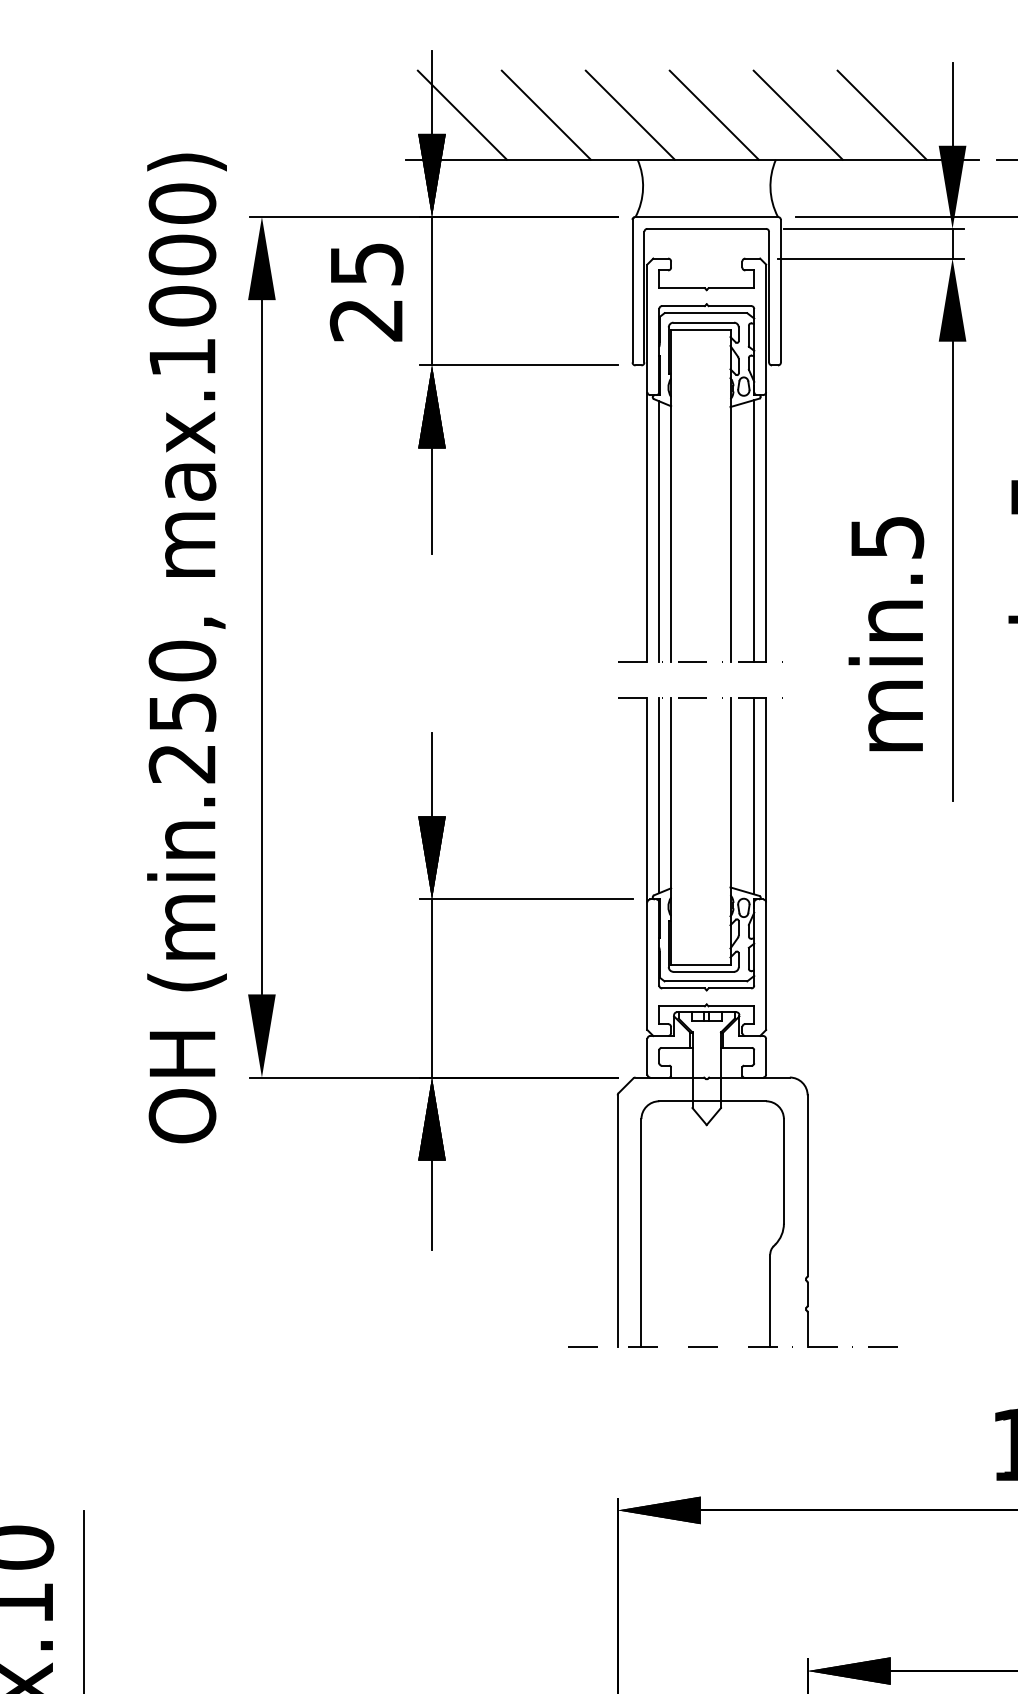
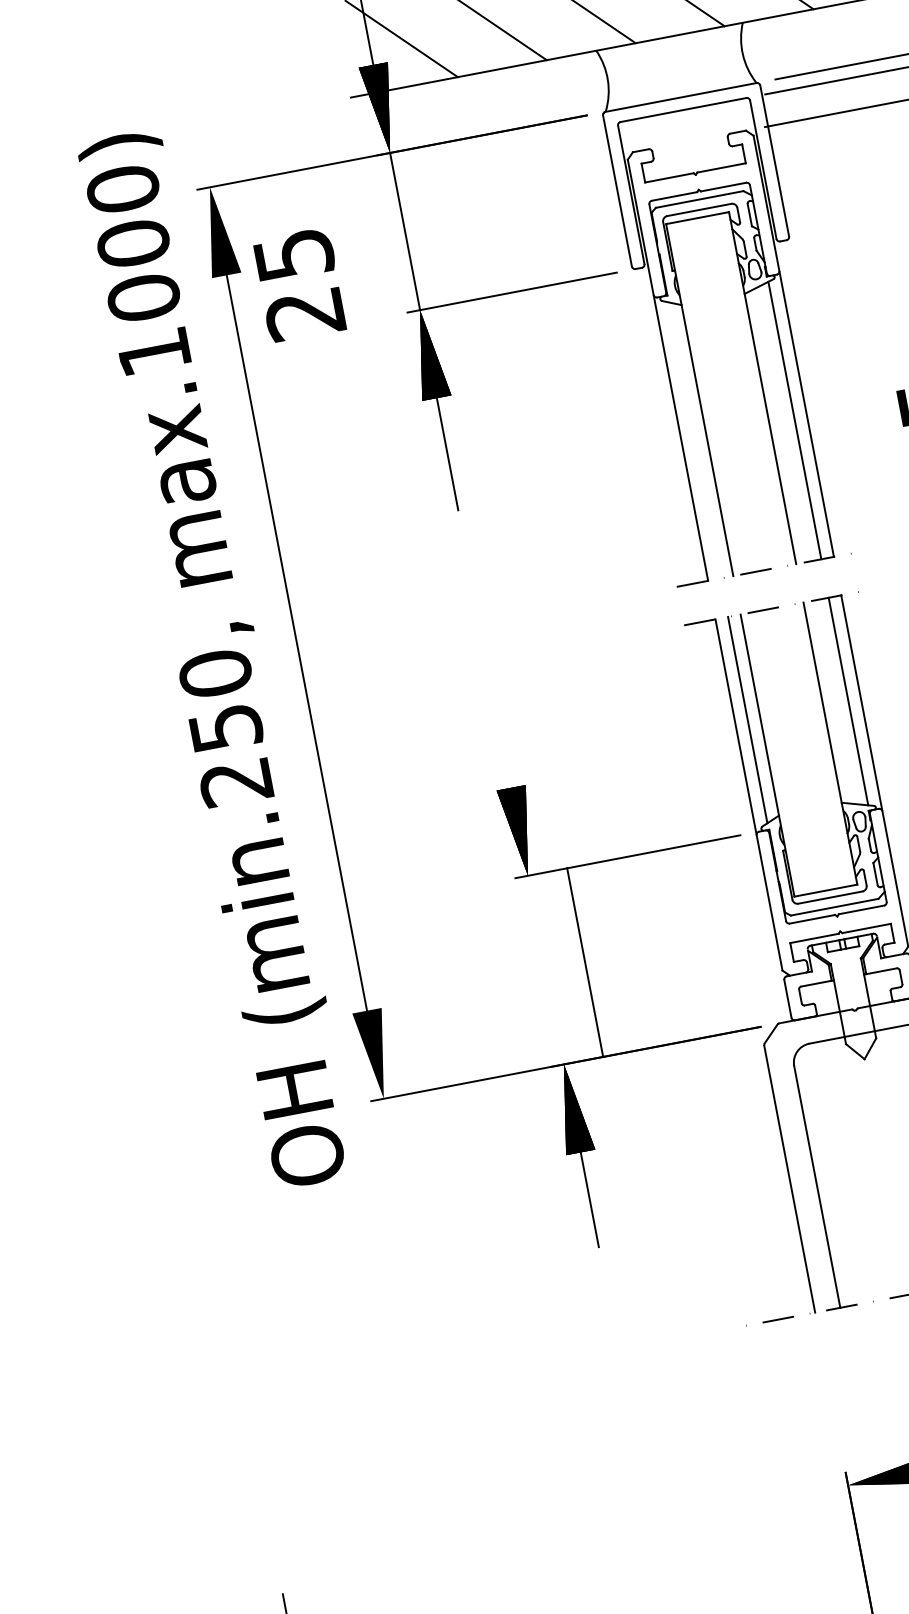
text: (366, 292) -> (299, 284), moved
line: (659, 531) -> (694, 440), removed
line: (432, 774) -> (503, 743), removed
line: (432, 988) -> (585, 962), moved

